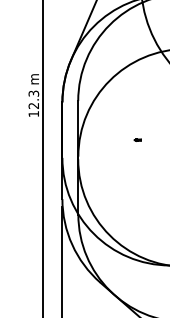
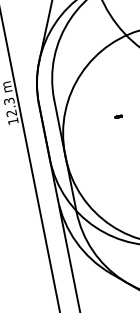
part: (137, 139) -> (117, 116), moved

